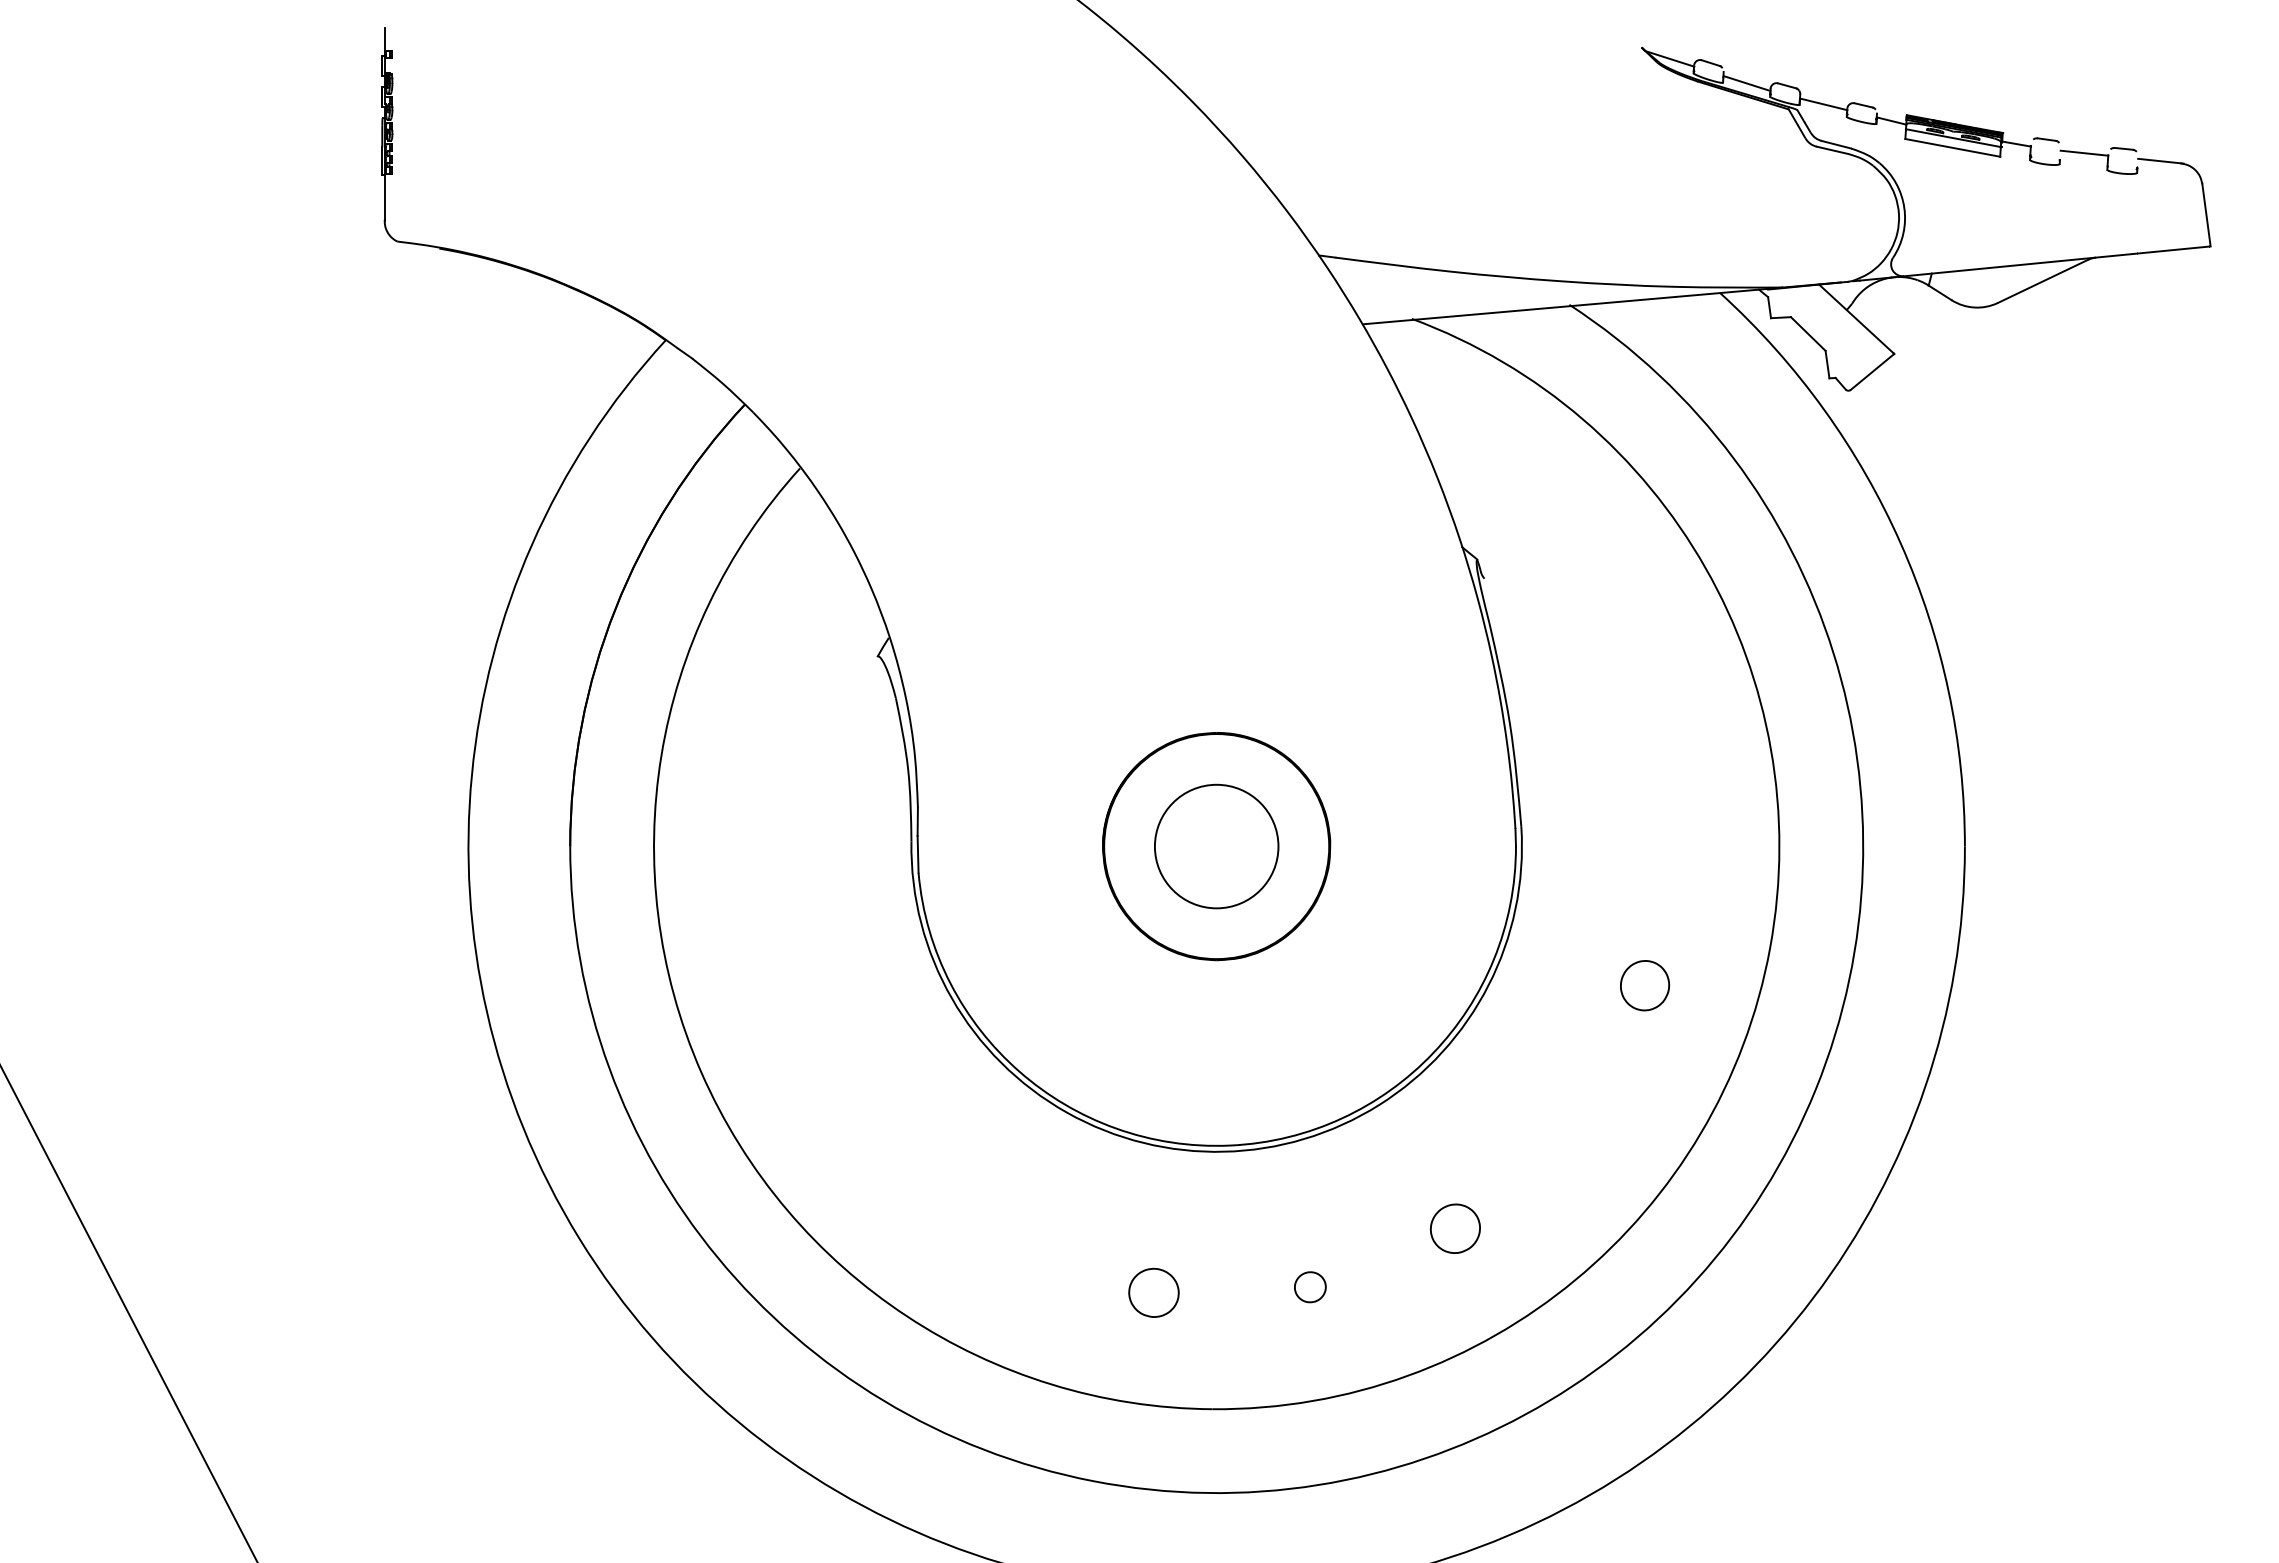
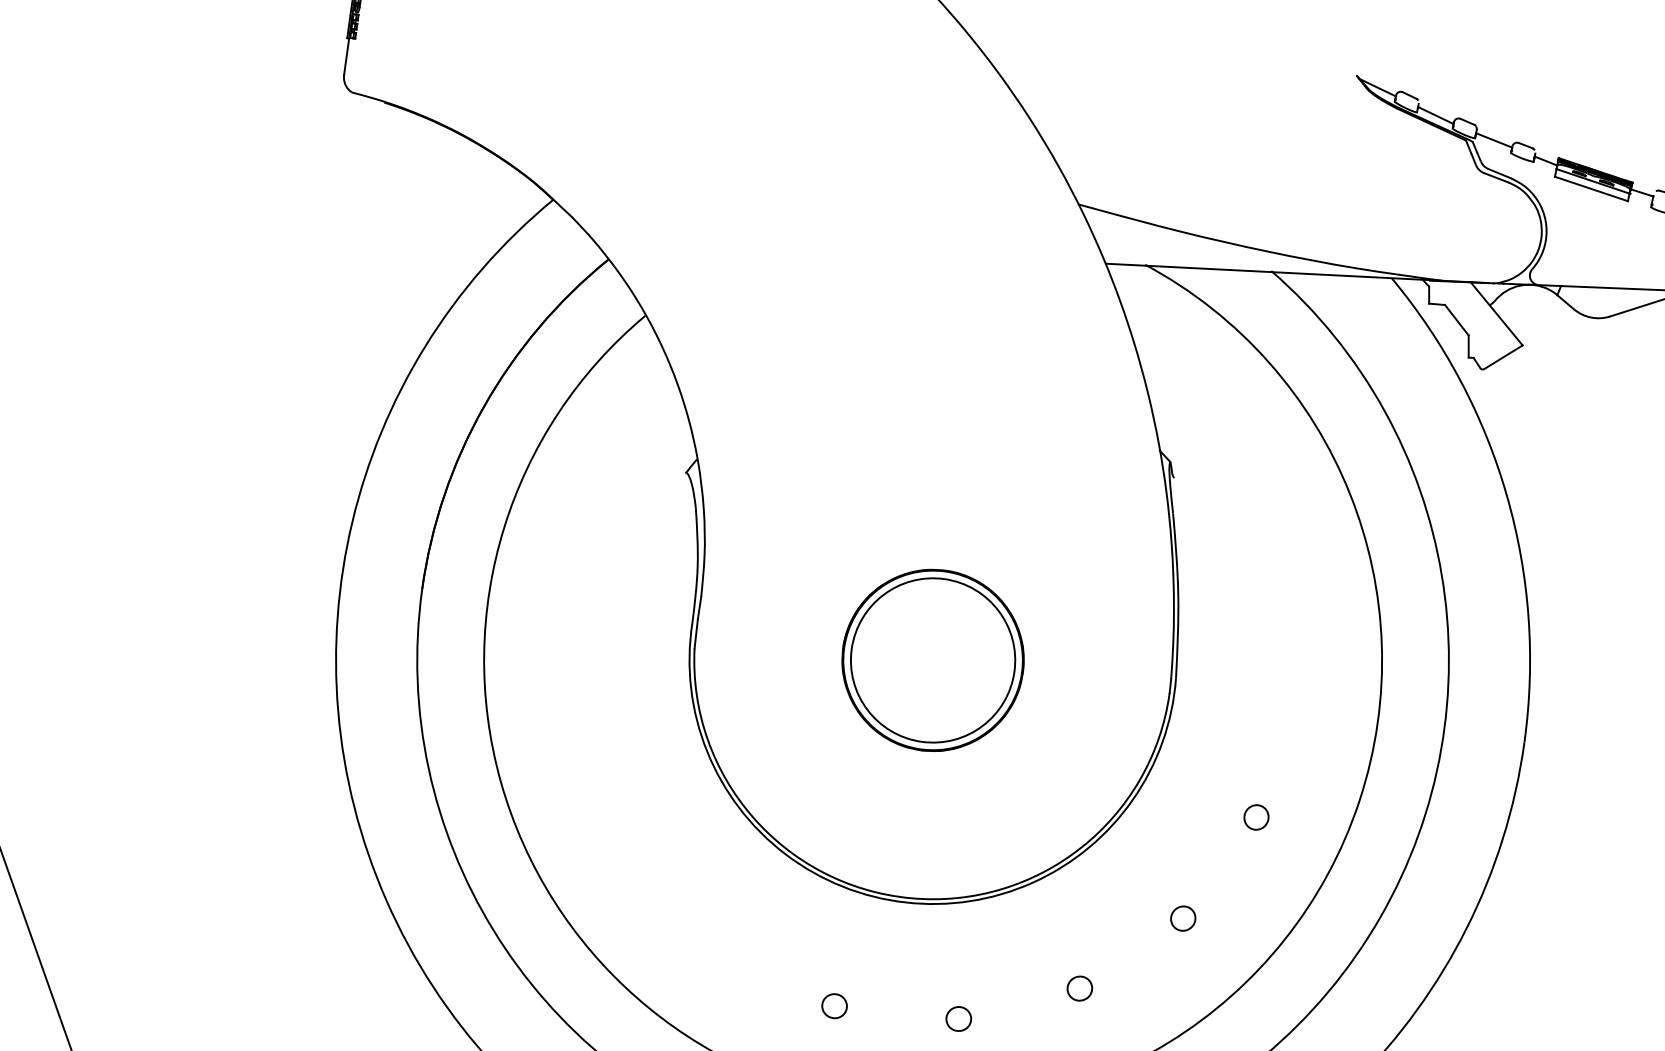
circle: (1216, 846) -> (932, 660), size x1.67
part: (1645, 985) -> (1256, 817), size x0.62
part: (1571, 1123) -> (1183, 918), added
part: (1455, 1228) -> (1079, 988), size x0.62
part: (1153, 1292) -> (834, 1005), size x0.62

